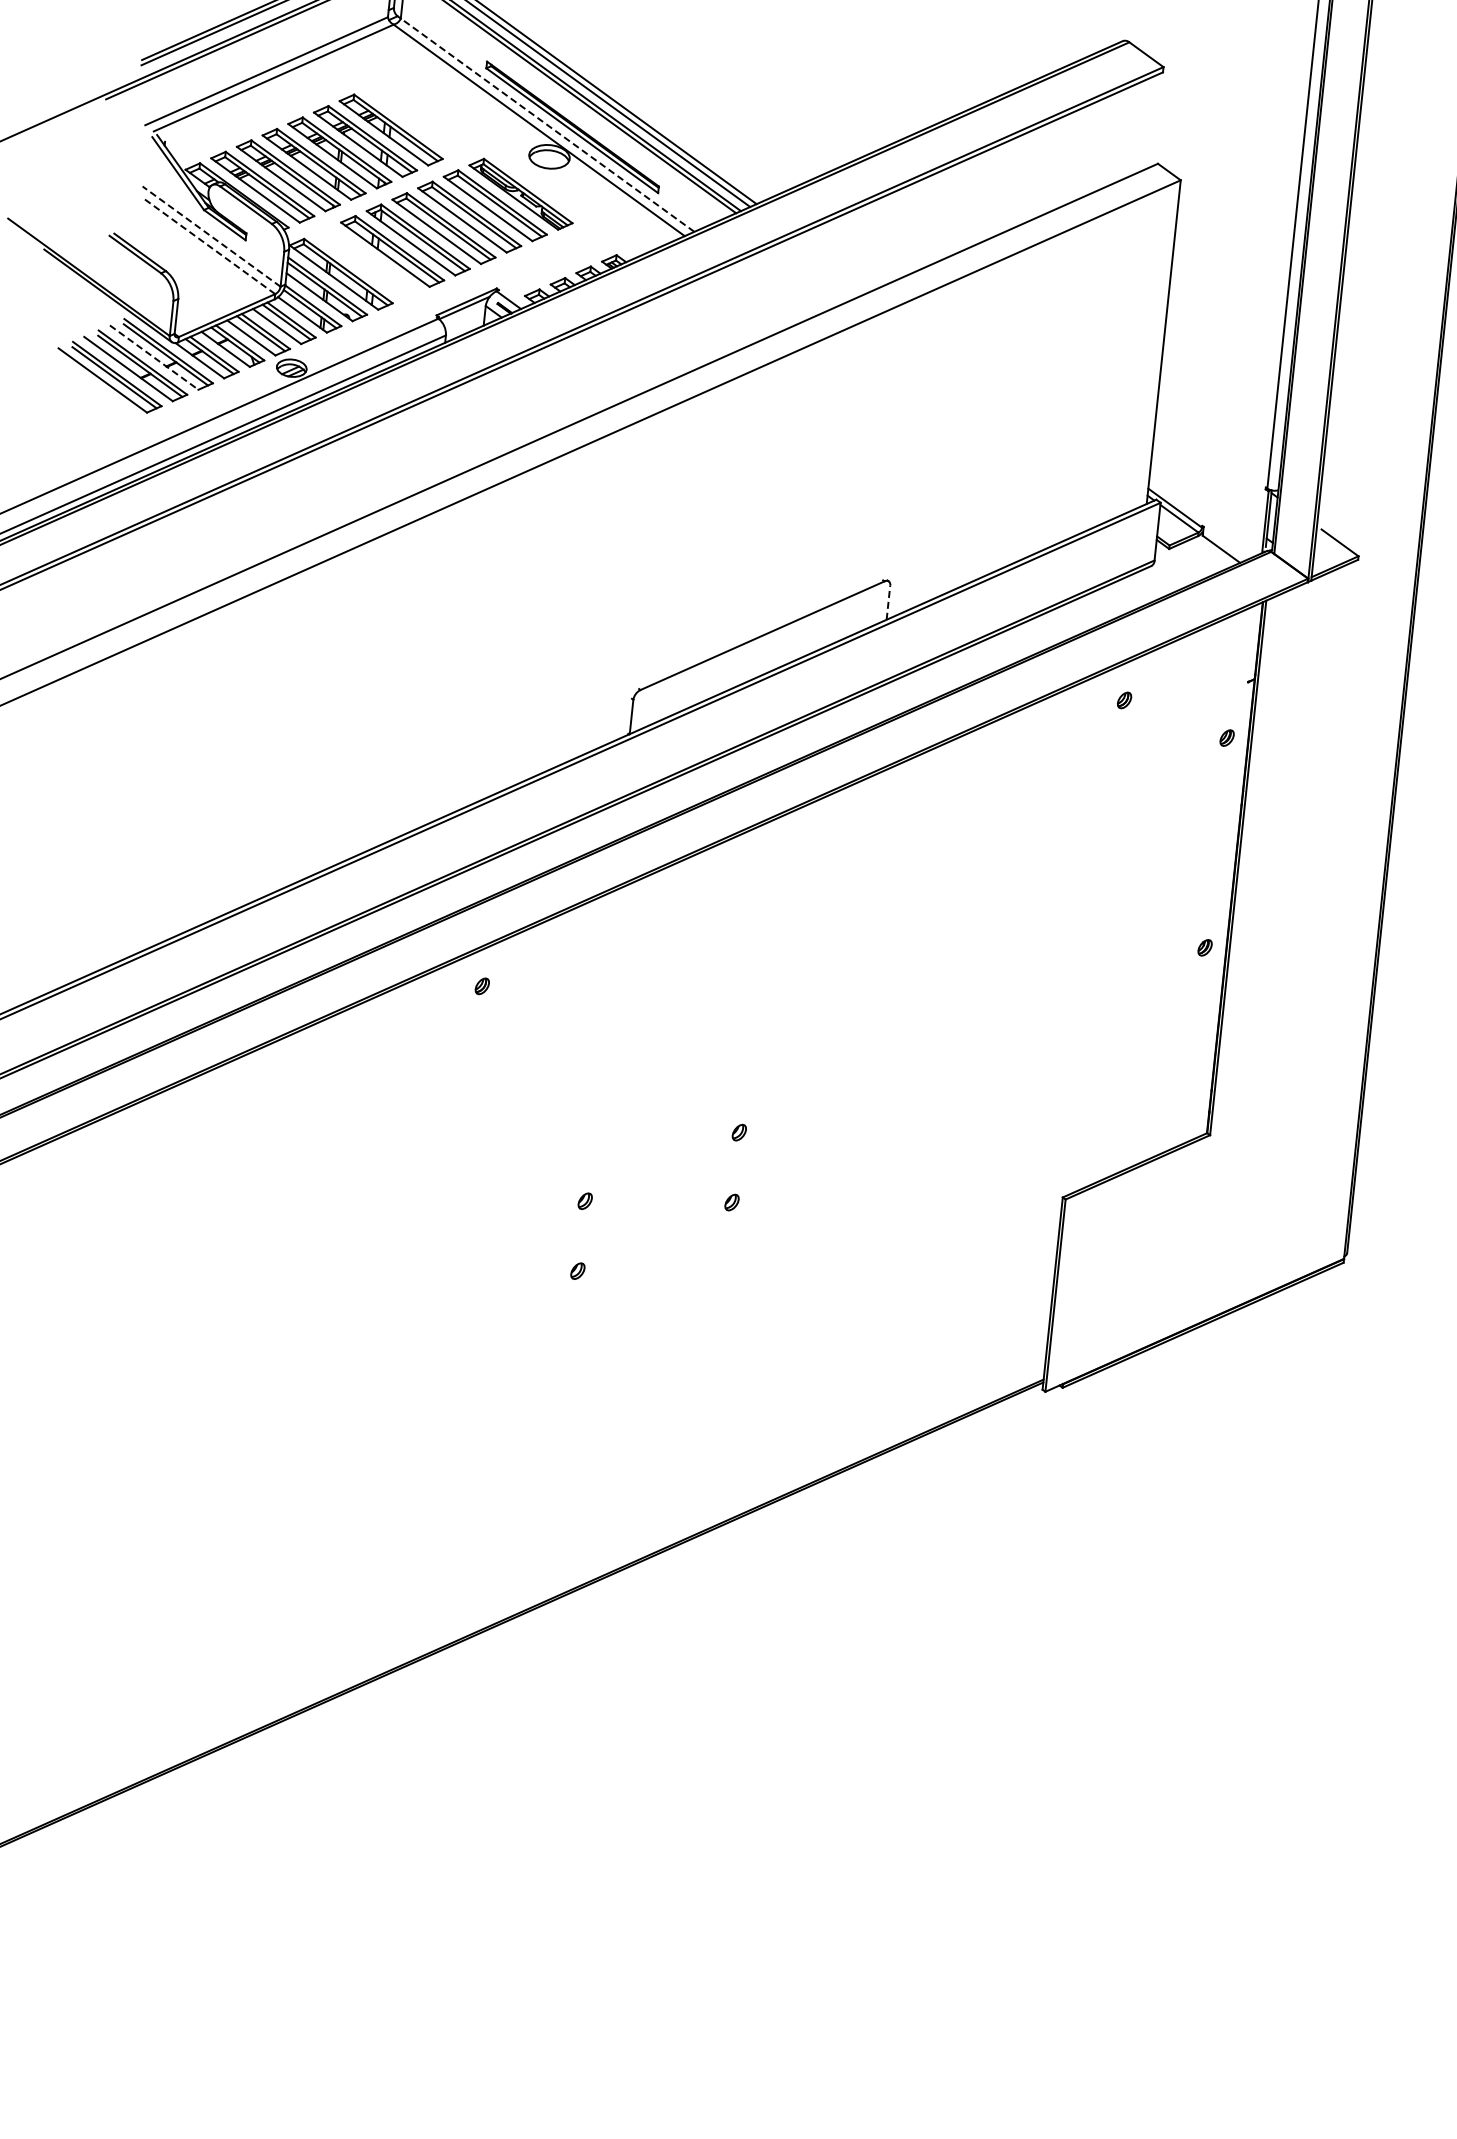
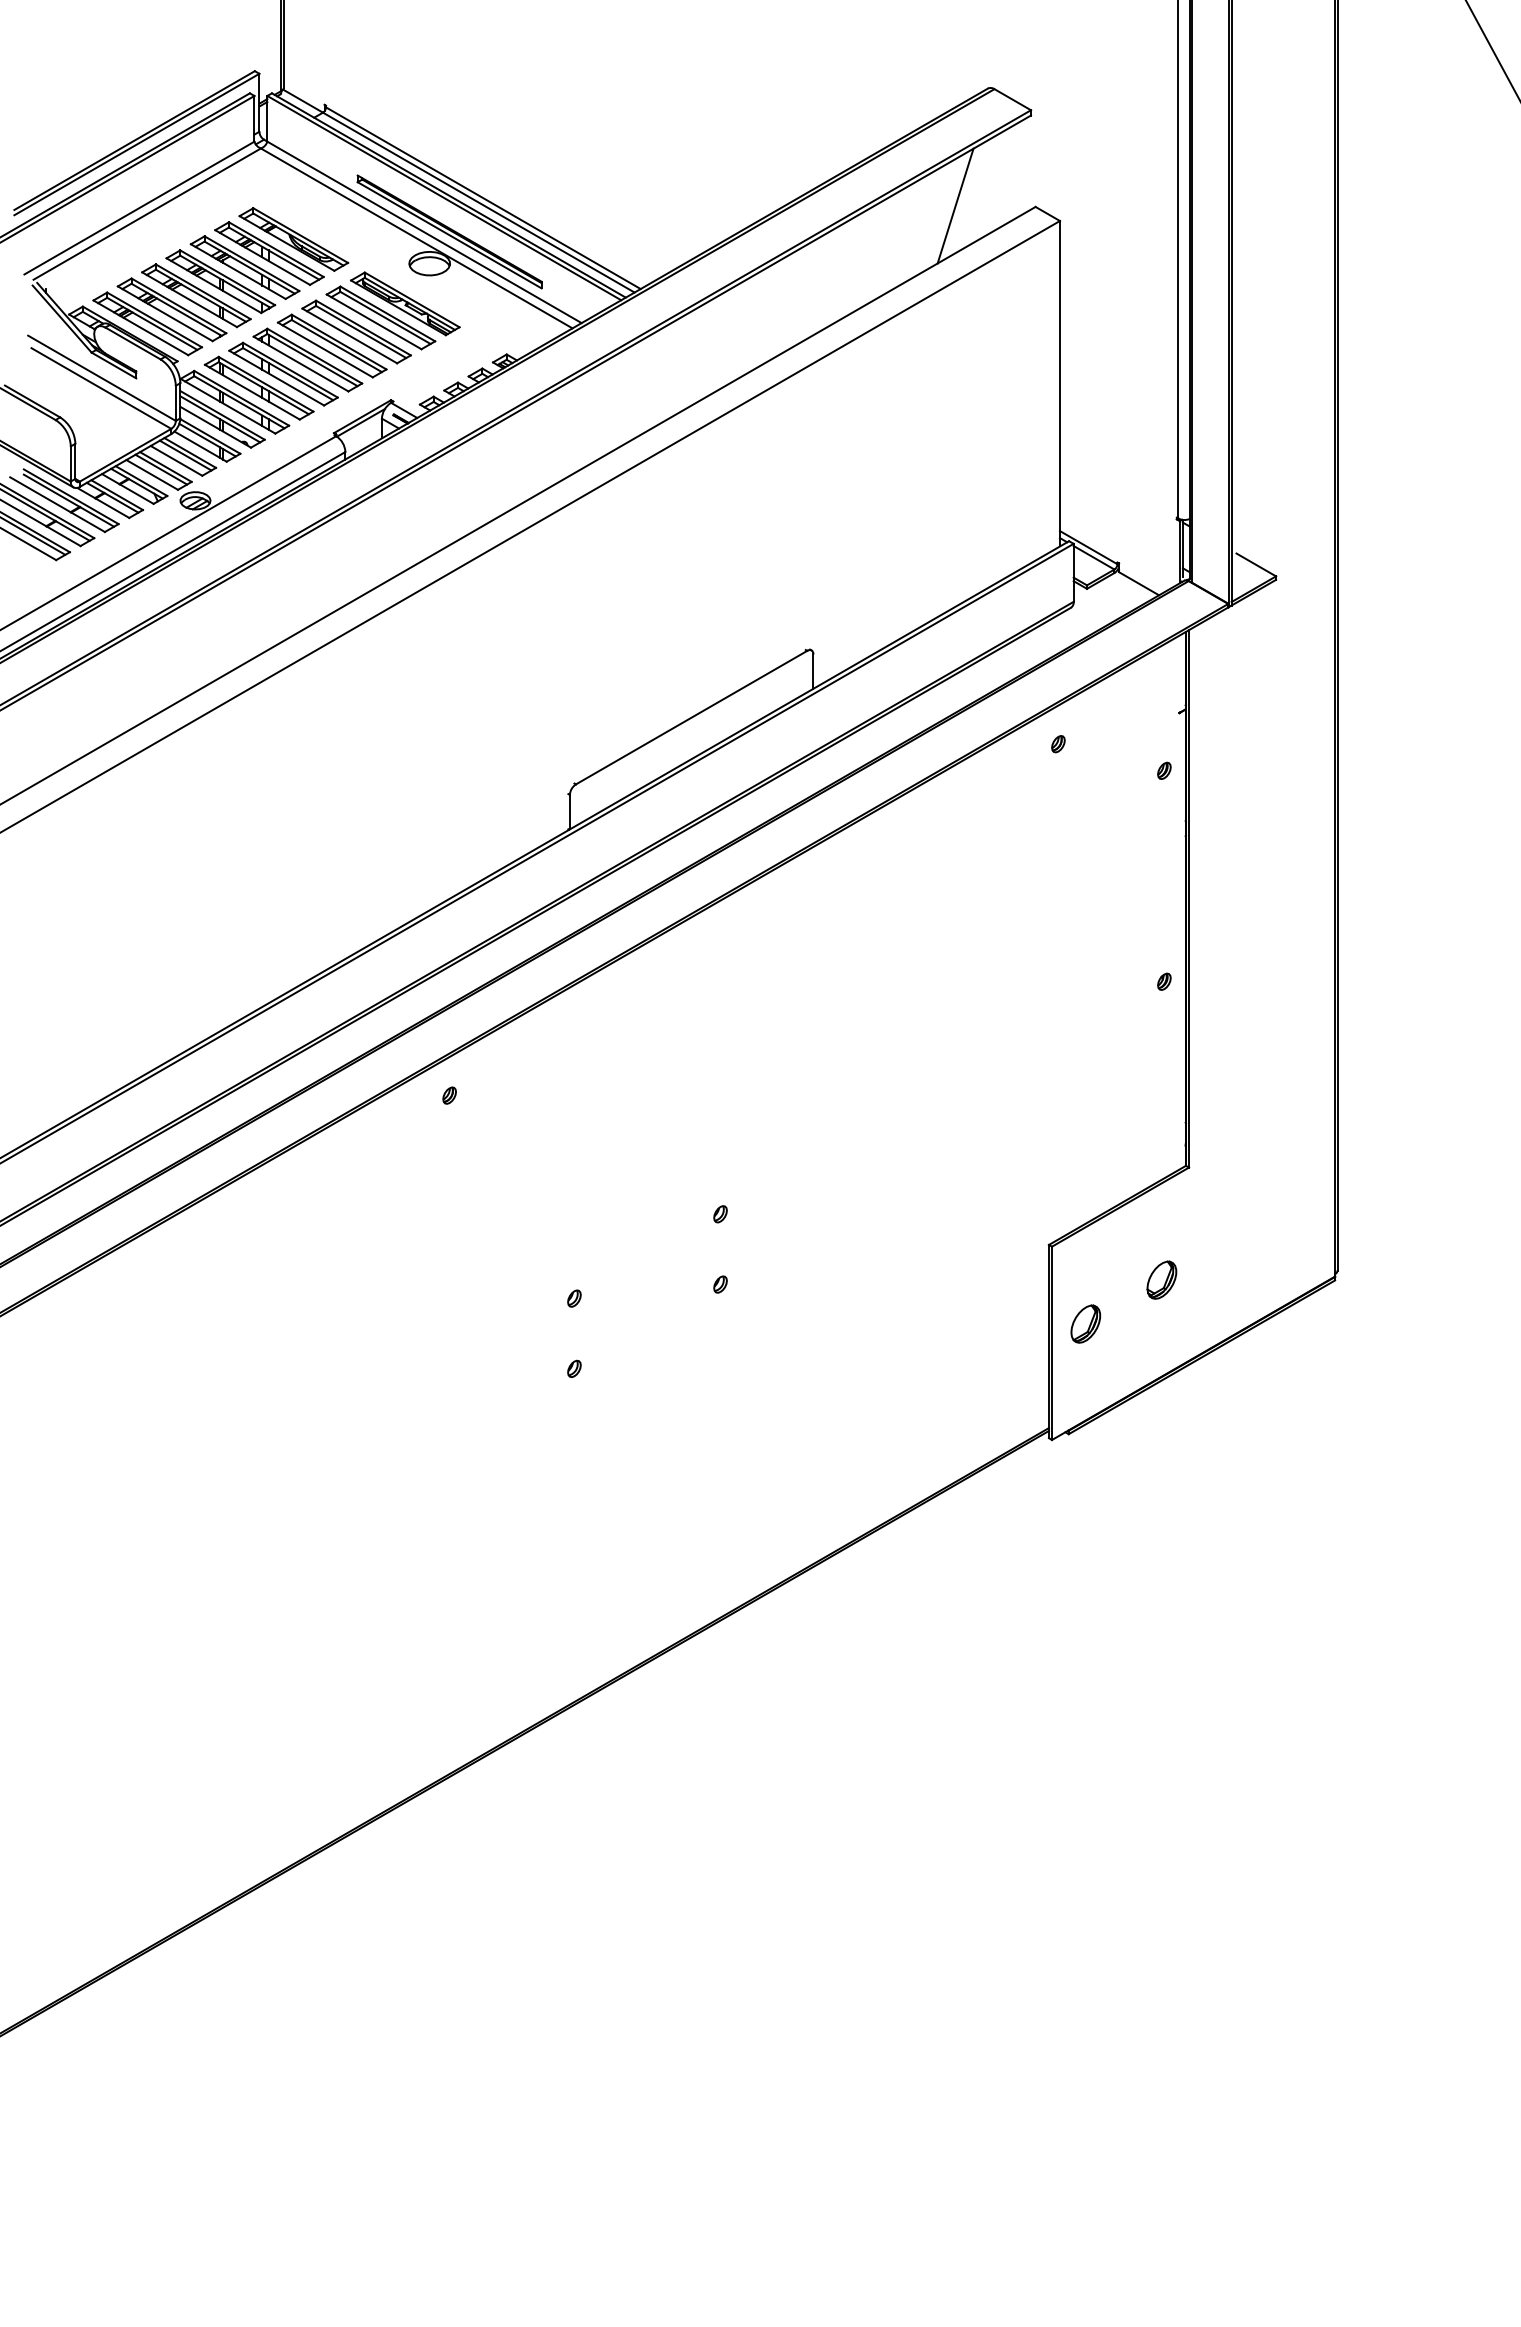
part: (416, 118) -> (293, 239), added
line: (547, 125) -> (424, 232), dashed -> solid
line: (1078, 153) -> (955, 205), added
line: (211, 236) -> (101, 378), dashed -> solid
line: (210, 246) -> (101, 388), dashed -> solid
part: (366, 262) -> (258, 387), added
line: (154, 357) -> (57, 504), dashed -> solid
line: (888, 602) -> (813, 671), dashed -> solid
part: (1171, 1243) -> (1161, 1279), added
part: (1090, 1279) -> (1085, 1323), added

